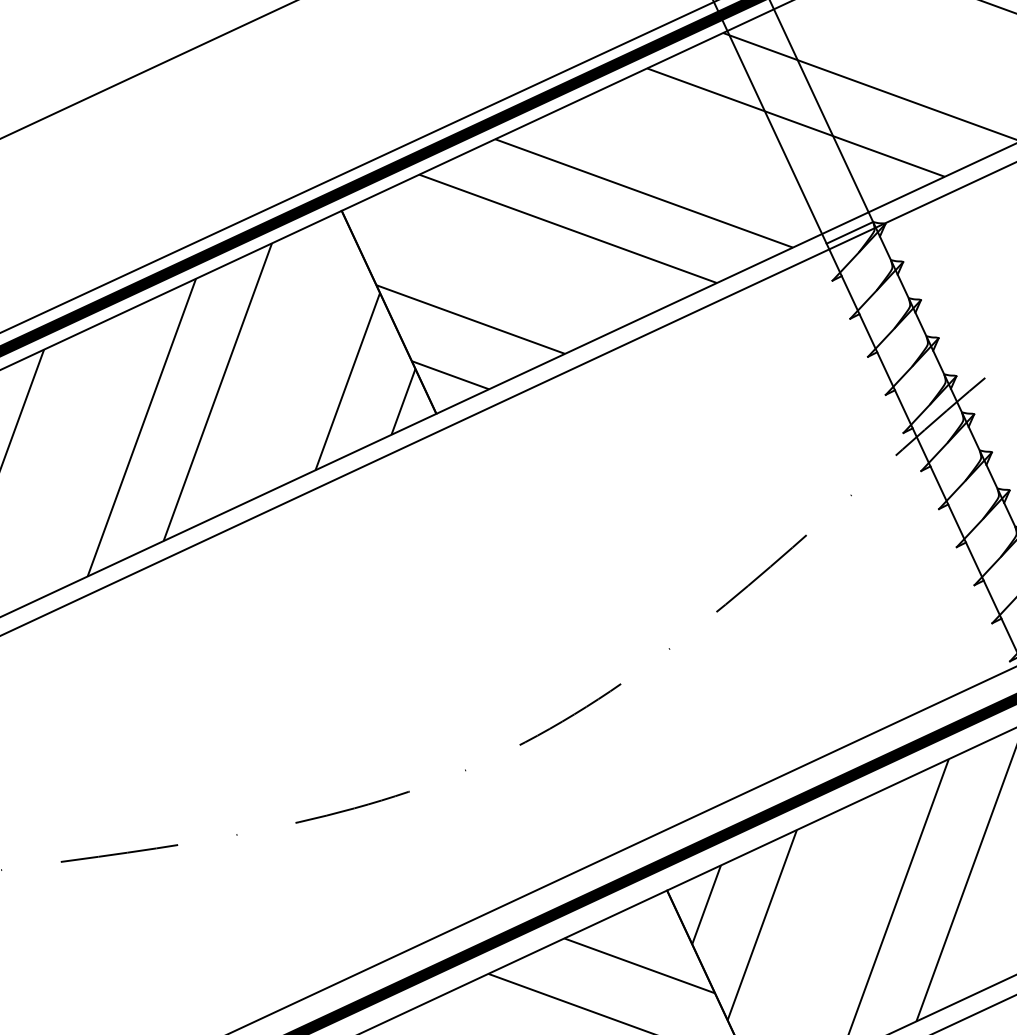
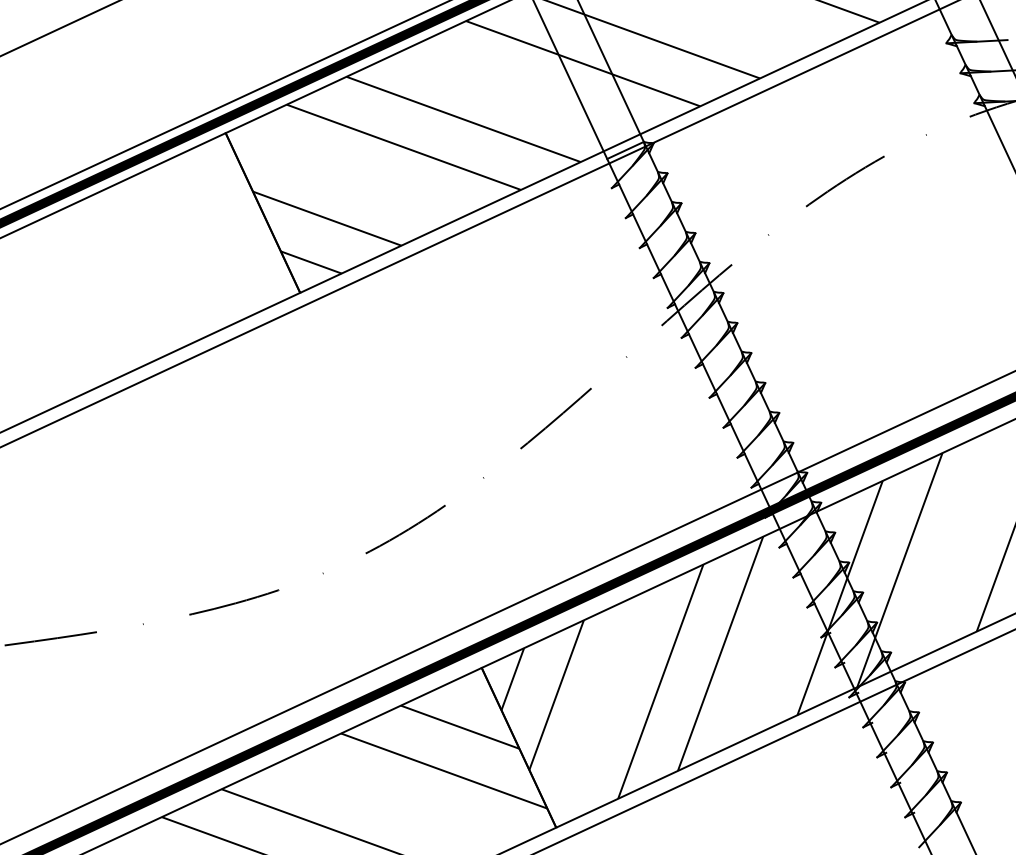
hatch: (251, 409) -> (154, 289), removed

